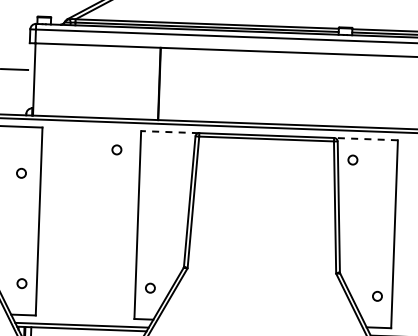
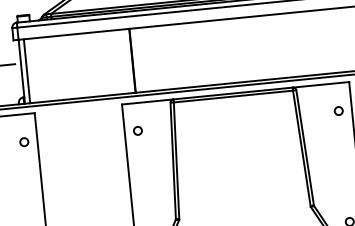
line: (39, 79) -> (26, 71), added
line: (170, 132) -> (148, 102), dashed -> solid
line: (366, 139) -> (321, 85), dashed -> solid
circle: (116, 149) -> (137, 130), moved
circle: (352, 159) -> (338, 110), moved
circle: (21, 172) -> (24, 141), moved

